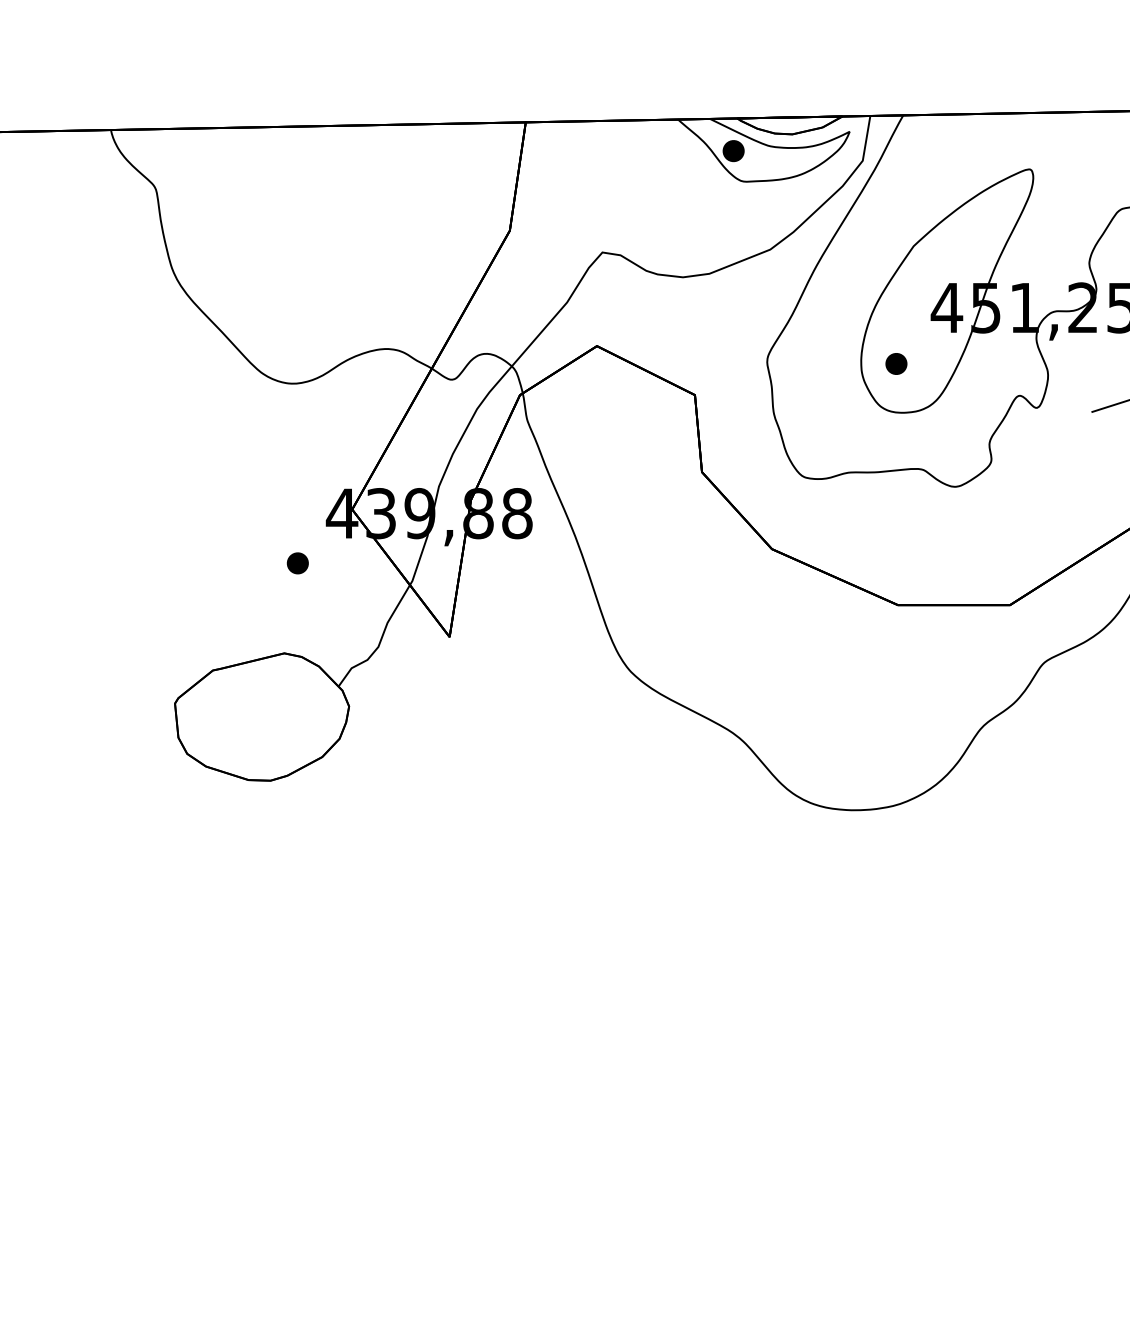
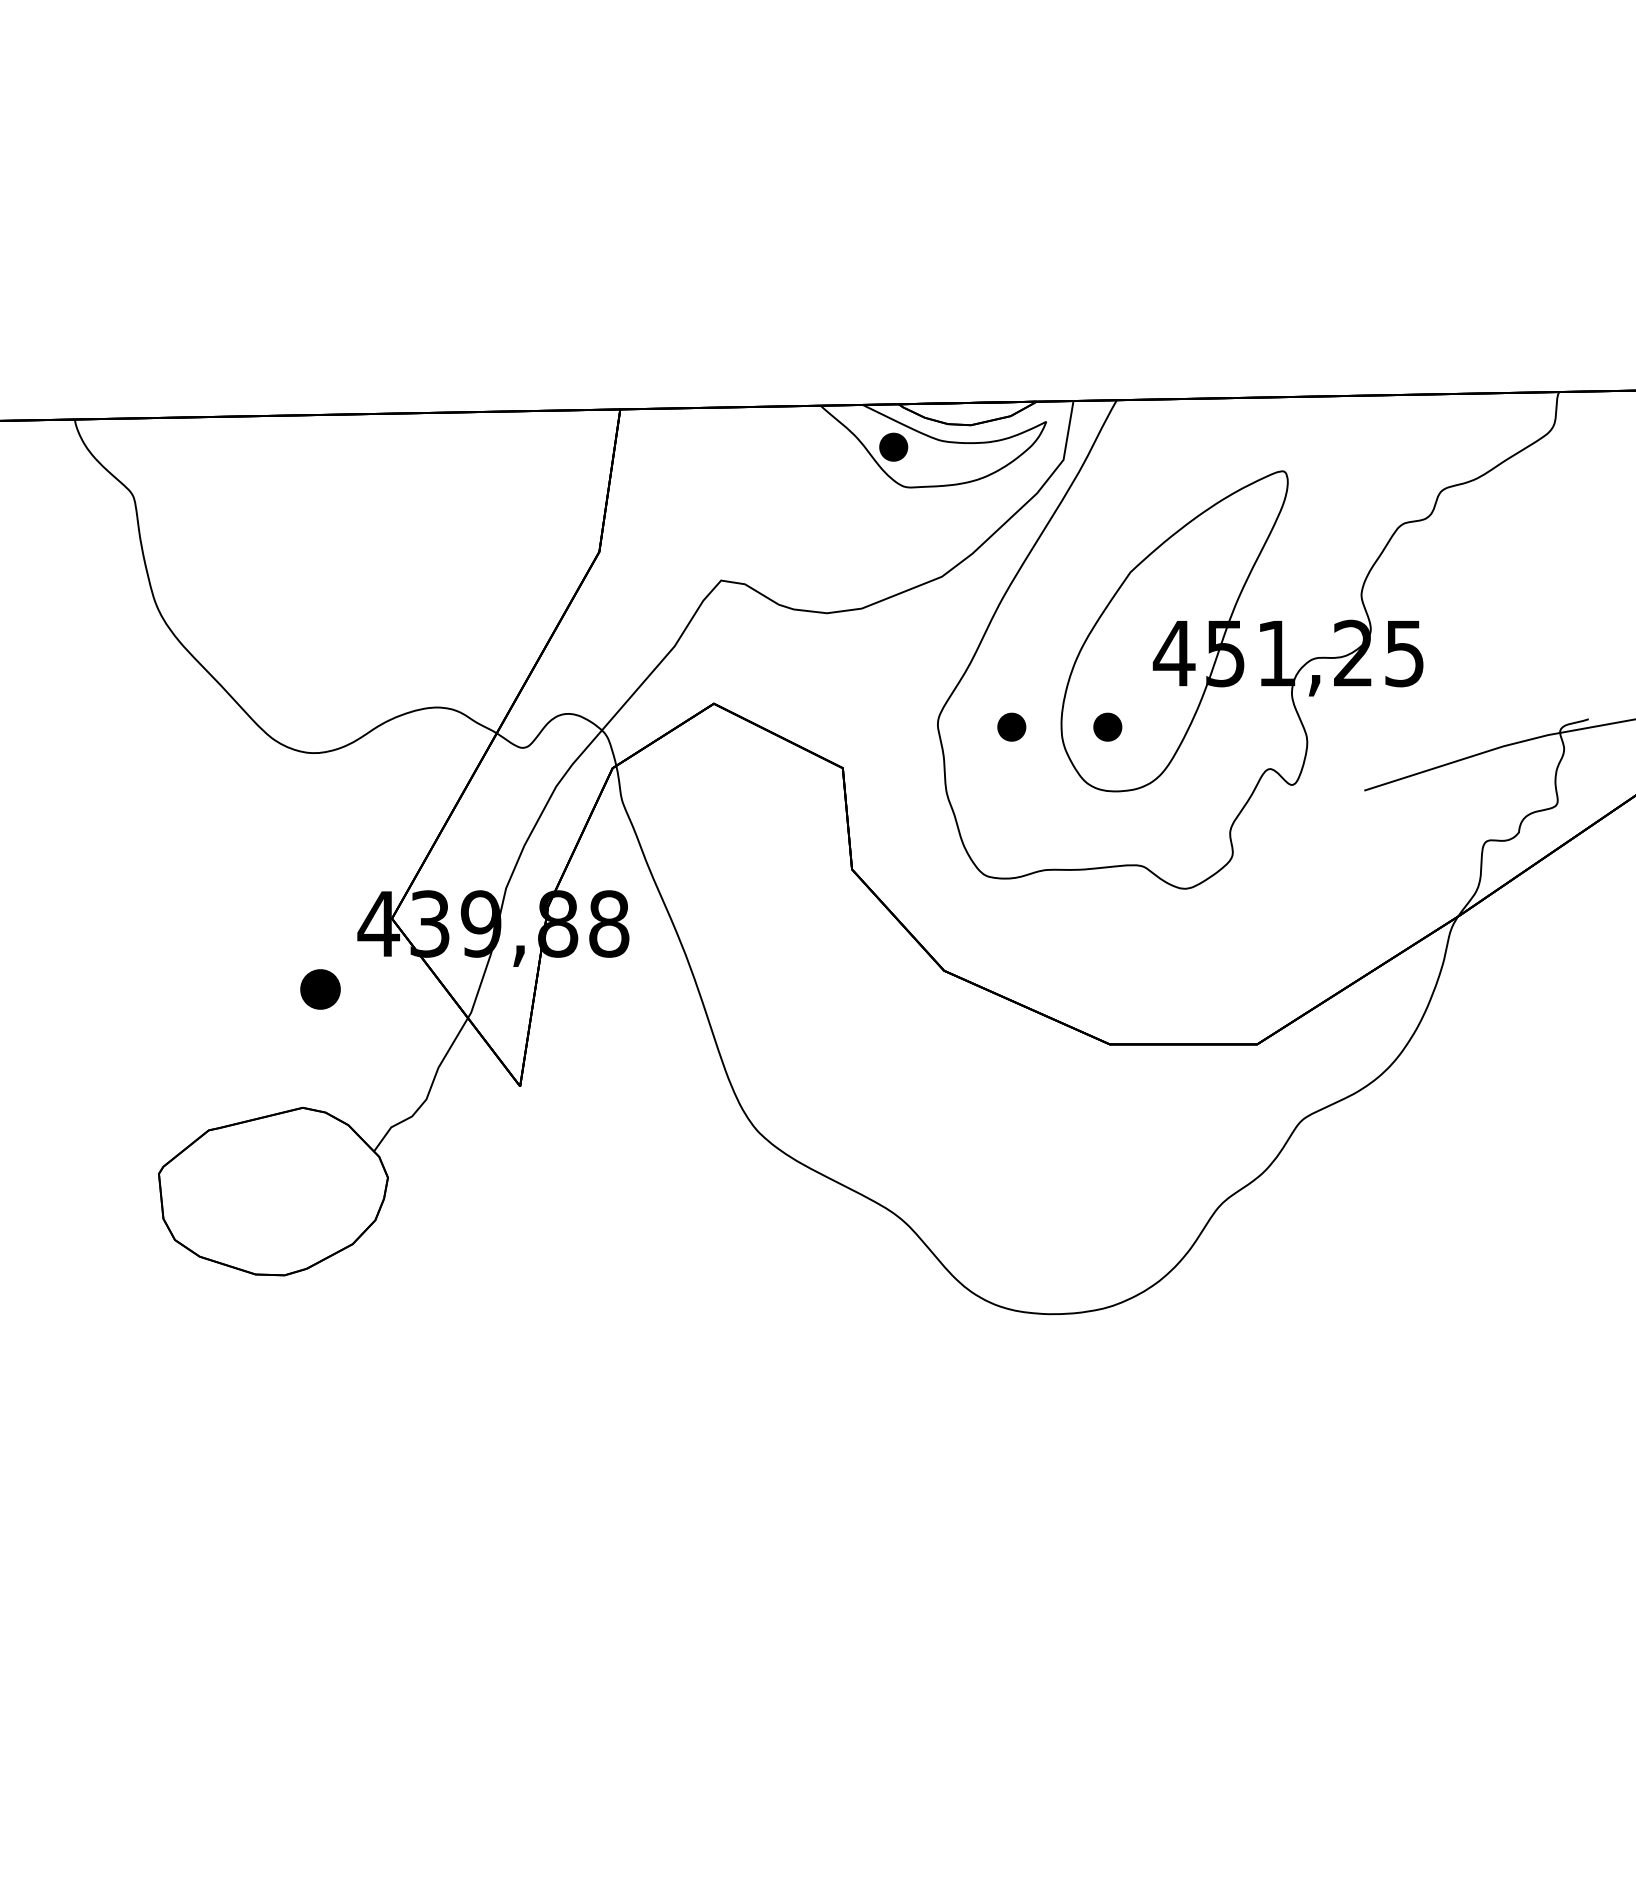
part: (823, 363) -> (1011, 726), added
part: (297, 563) -> (320, 989), size x1.4

